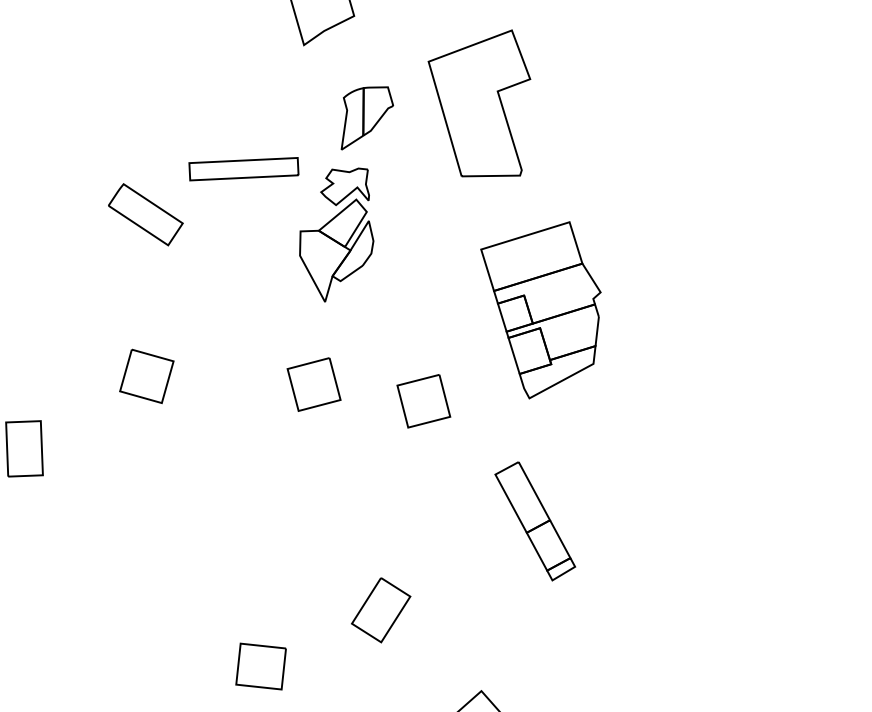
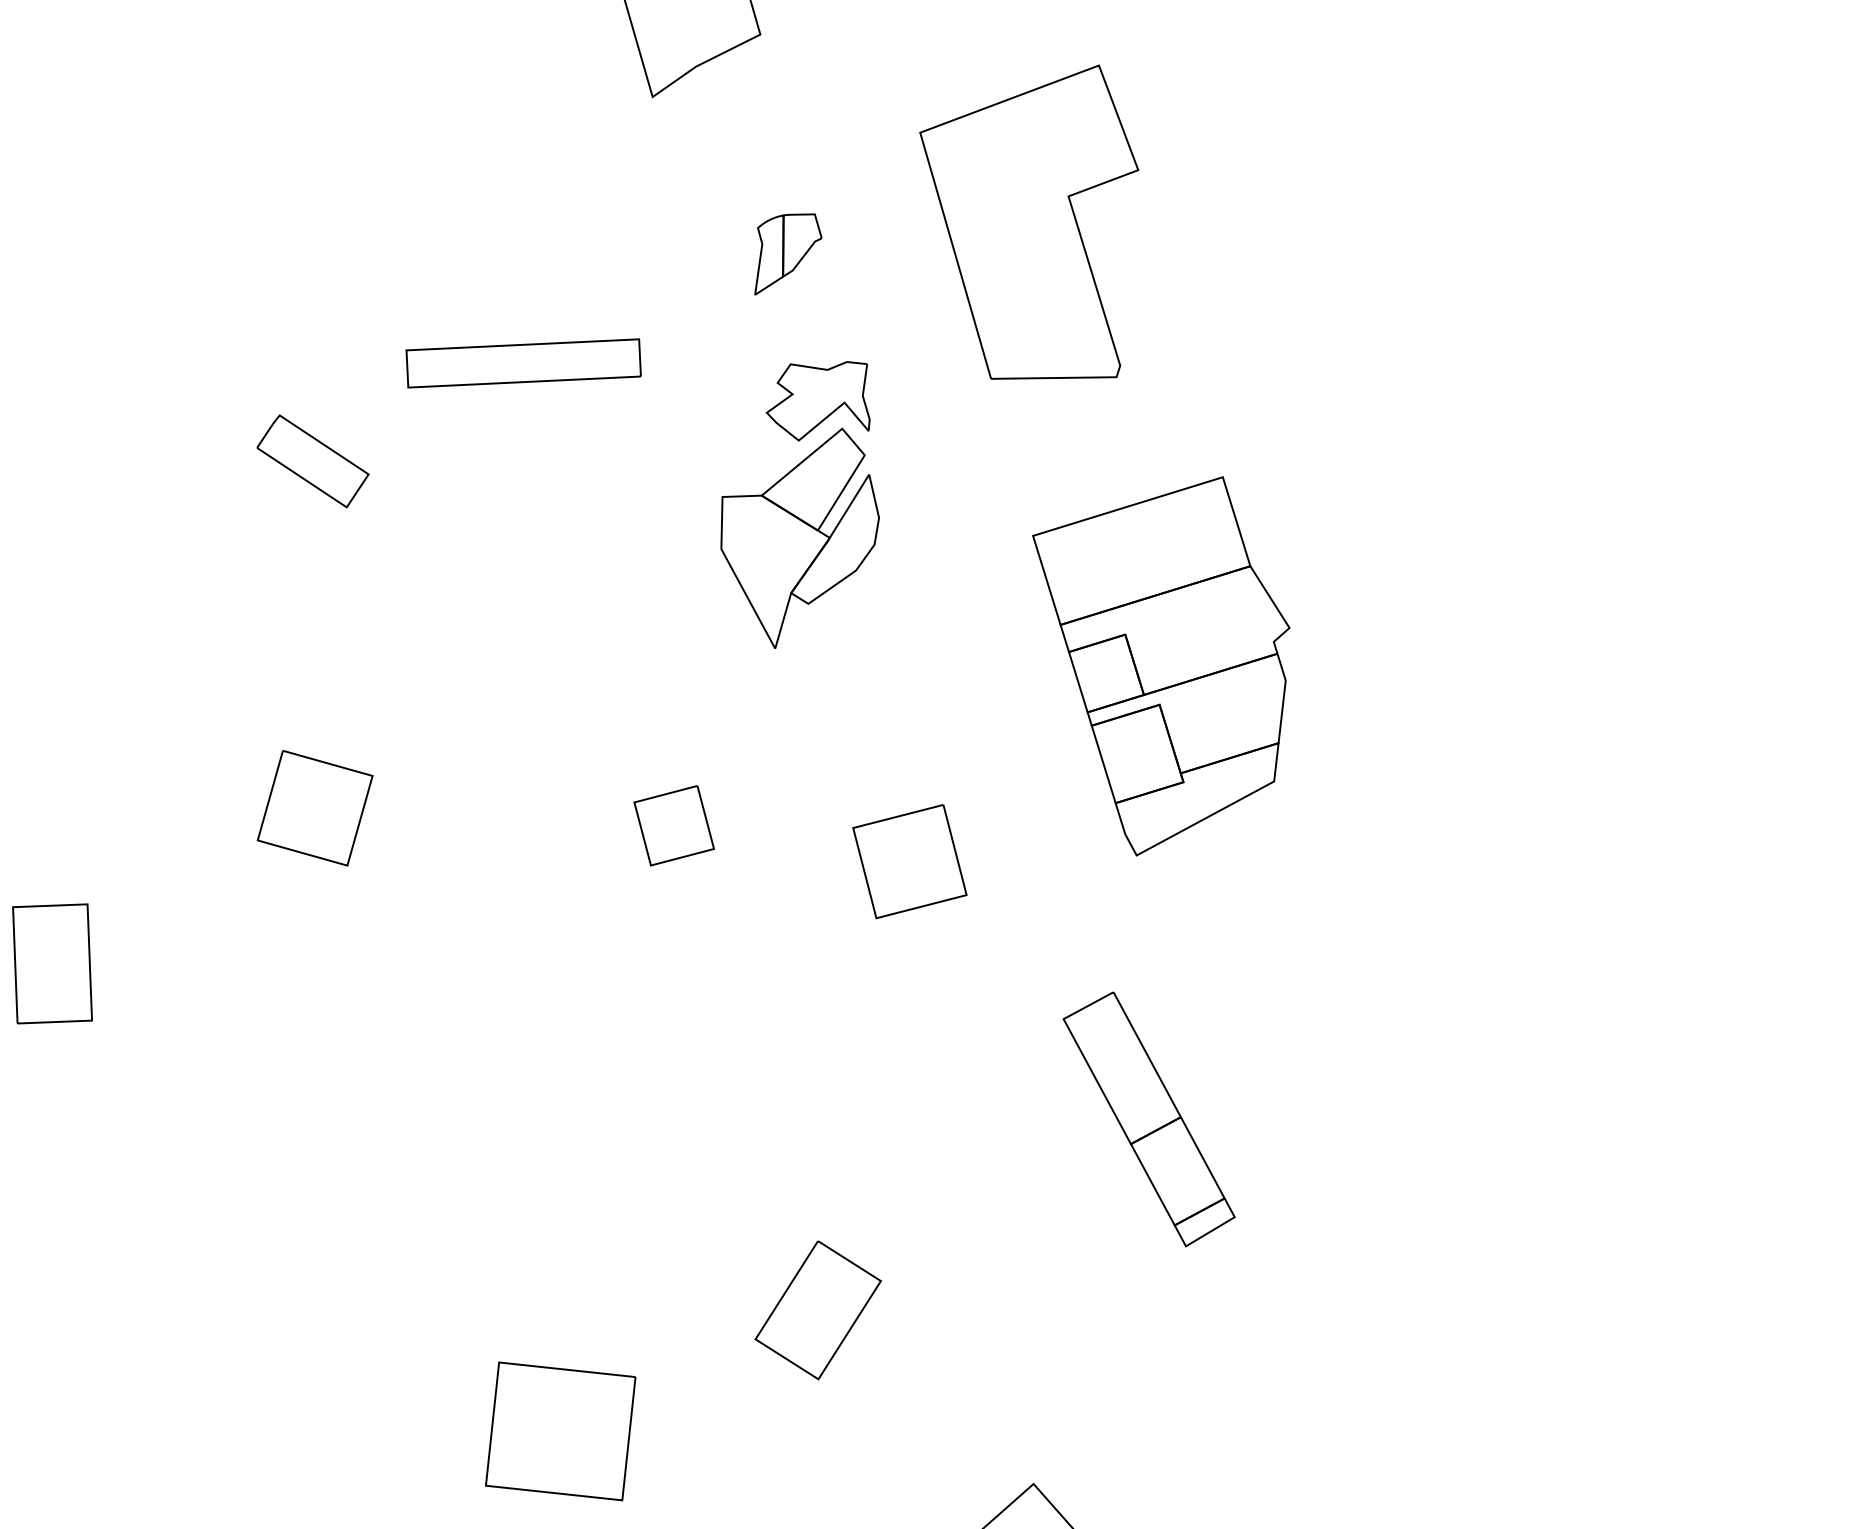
part: (366, 118) -> (786, 254), size x0.6
part: (145, 214) -> (312, 460), size x0.7
part: (336, 234) -> (799, 503), moved
part: (313, 384) -> (672, 825), size x0.7
part: (260, 666) -> (559, 1431), size x1.4

